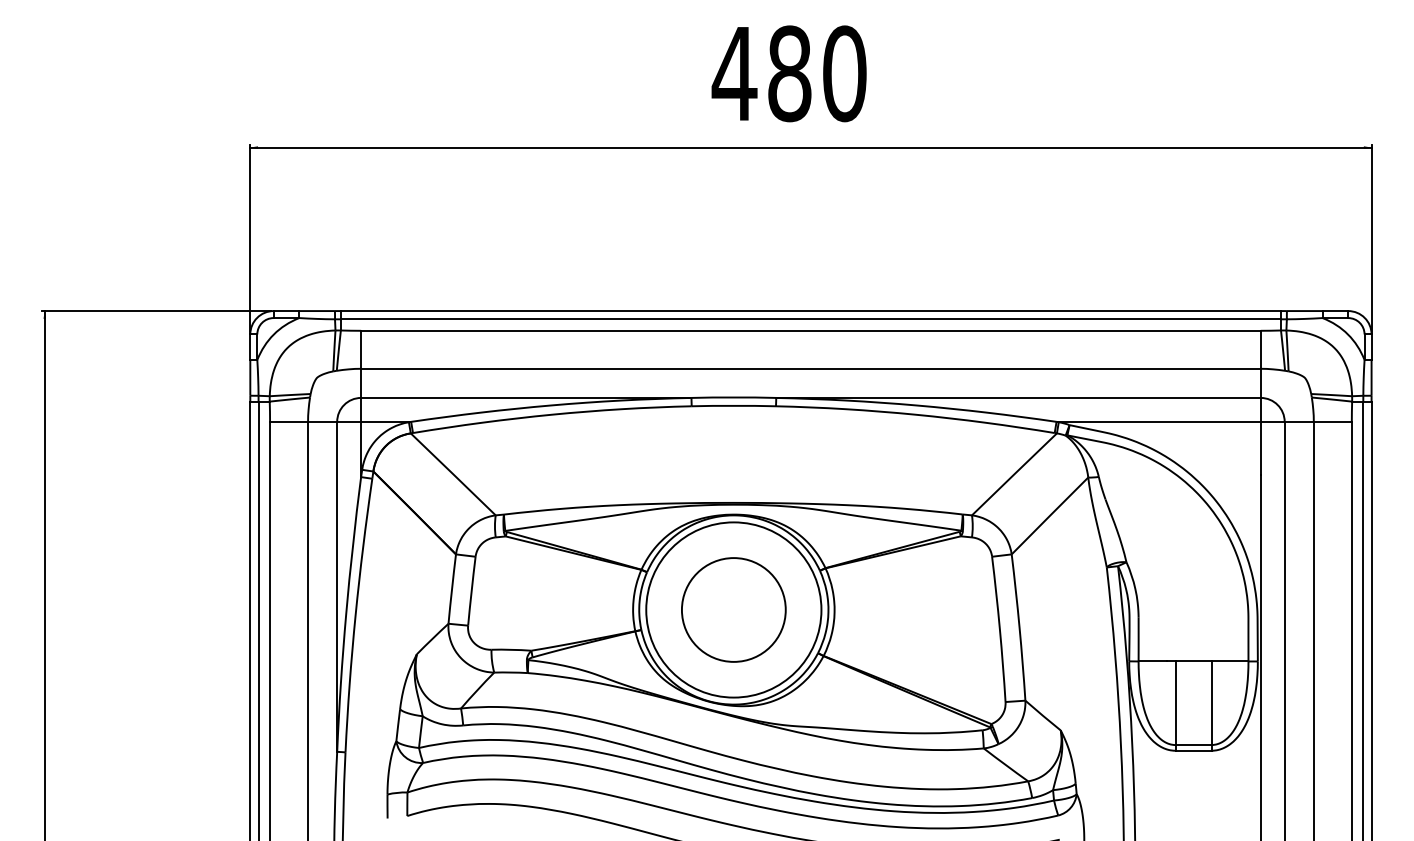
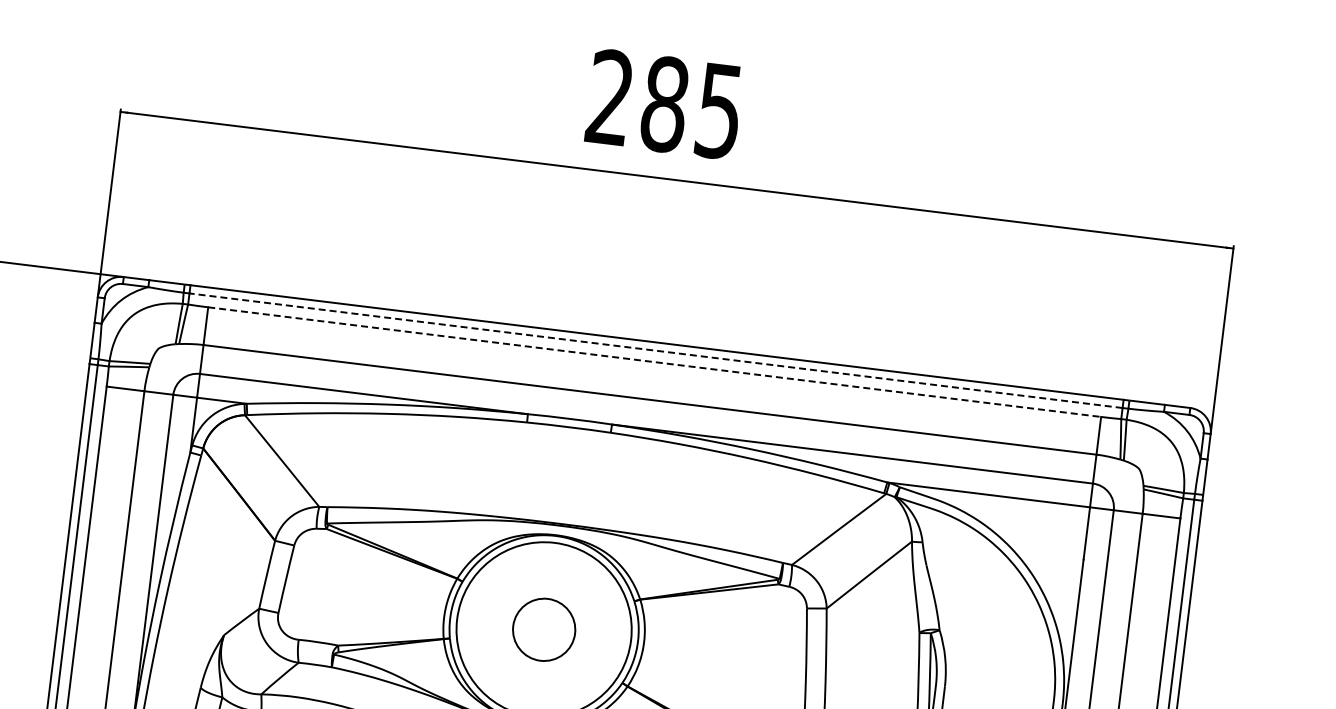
text: (788, 73) -> (663, 104), 480 -> 285
line: (810, 319) -> (655, 350), solid -> dashed
line: (810, 330) -> (654, 361), solid -> dashed
circle: (733, 609) -> (543, 629), size x0.6

